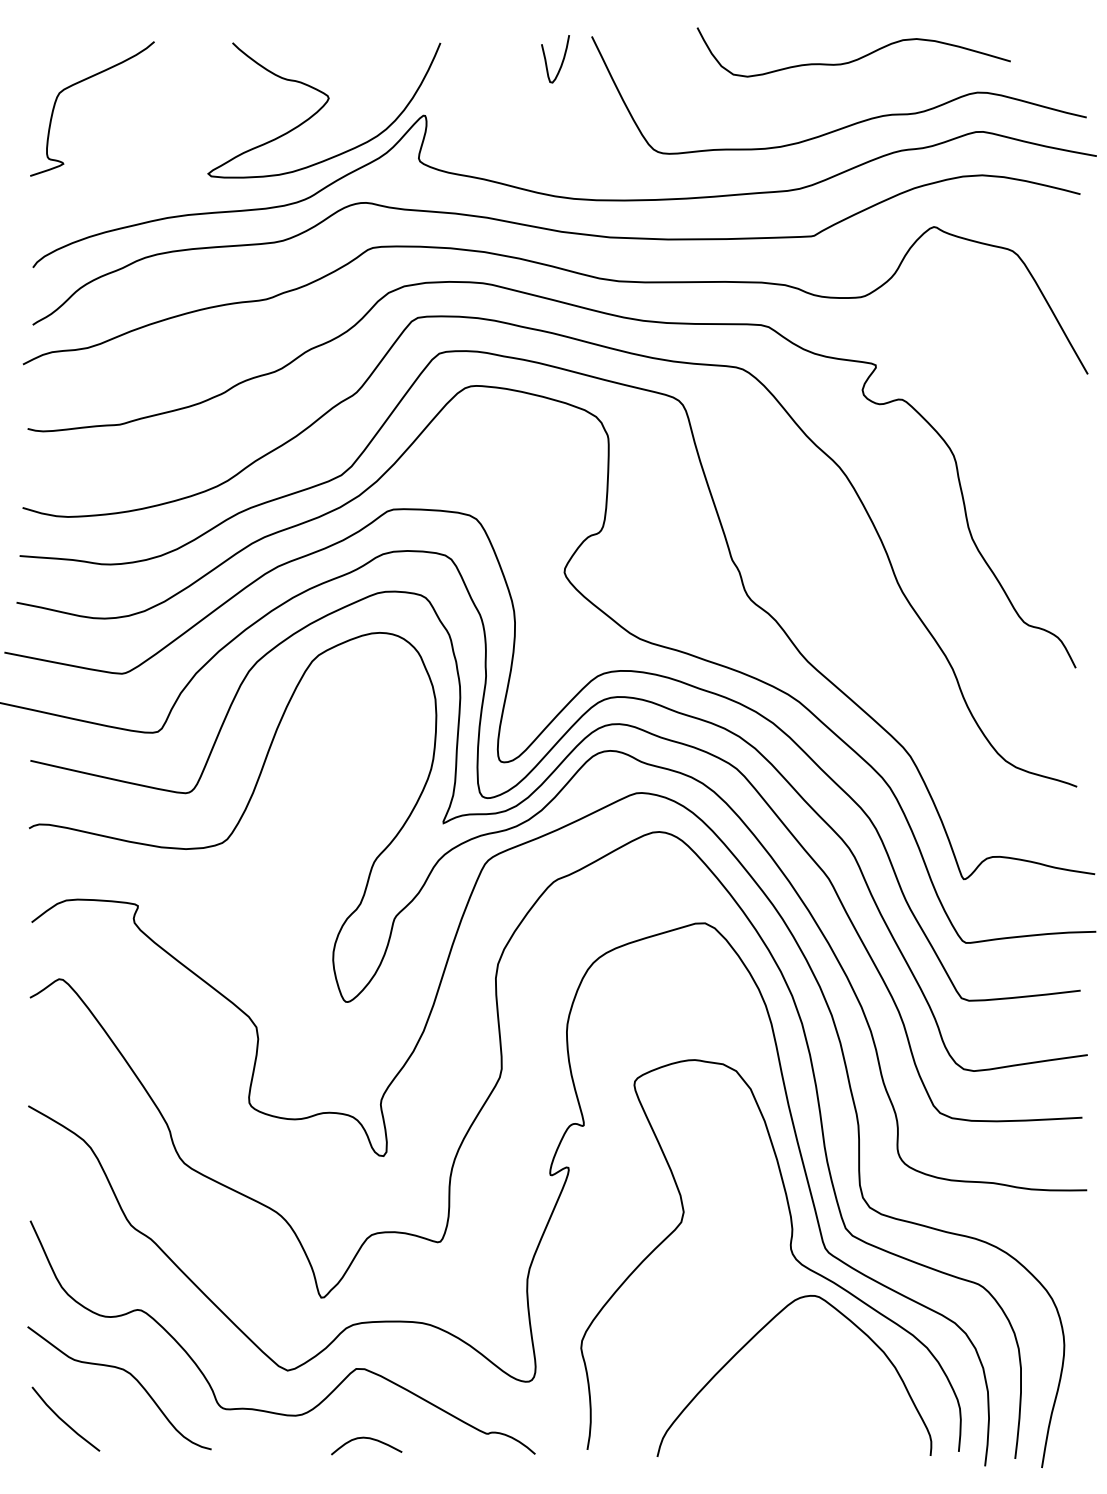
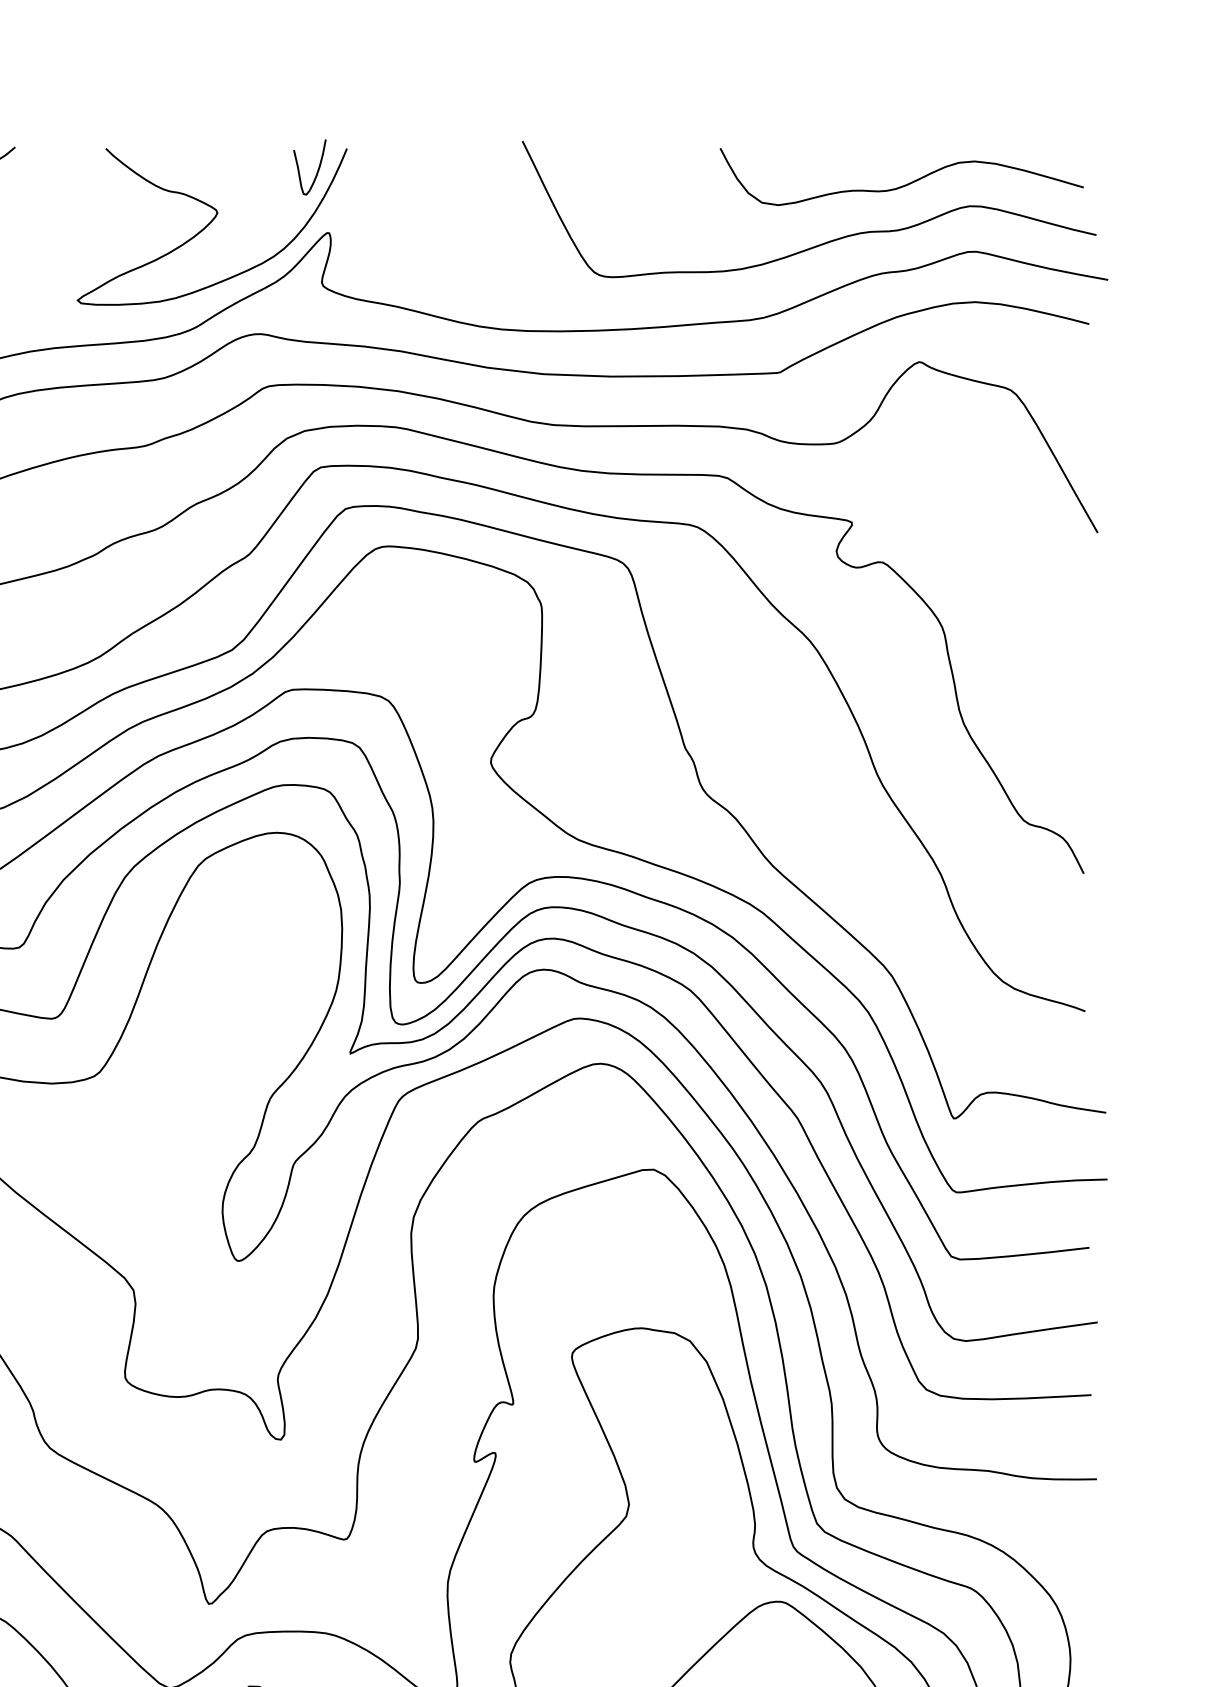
curve: (854, 59) -> (902, 185), moved
curve: (561, 62) -> (316, 171), moved

